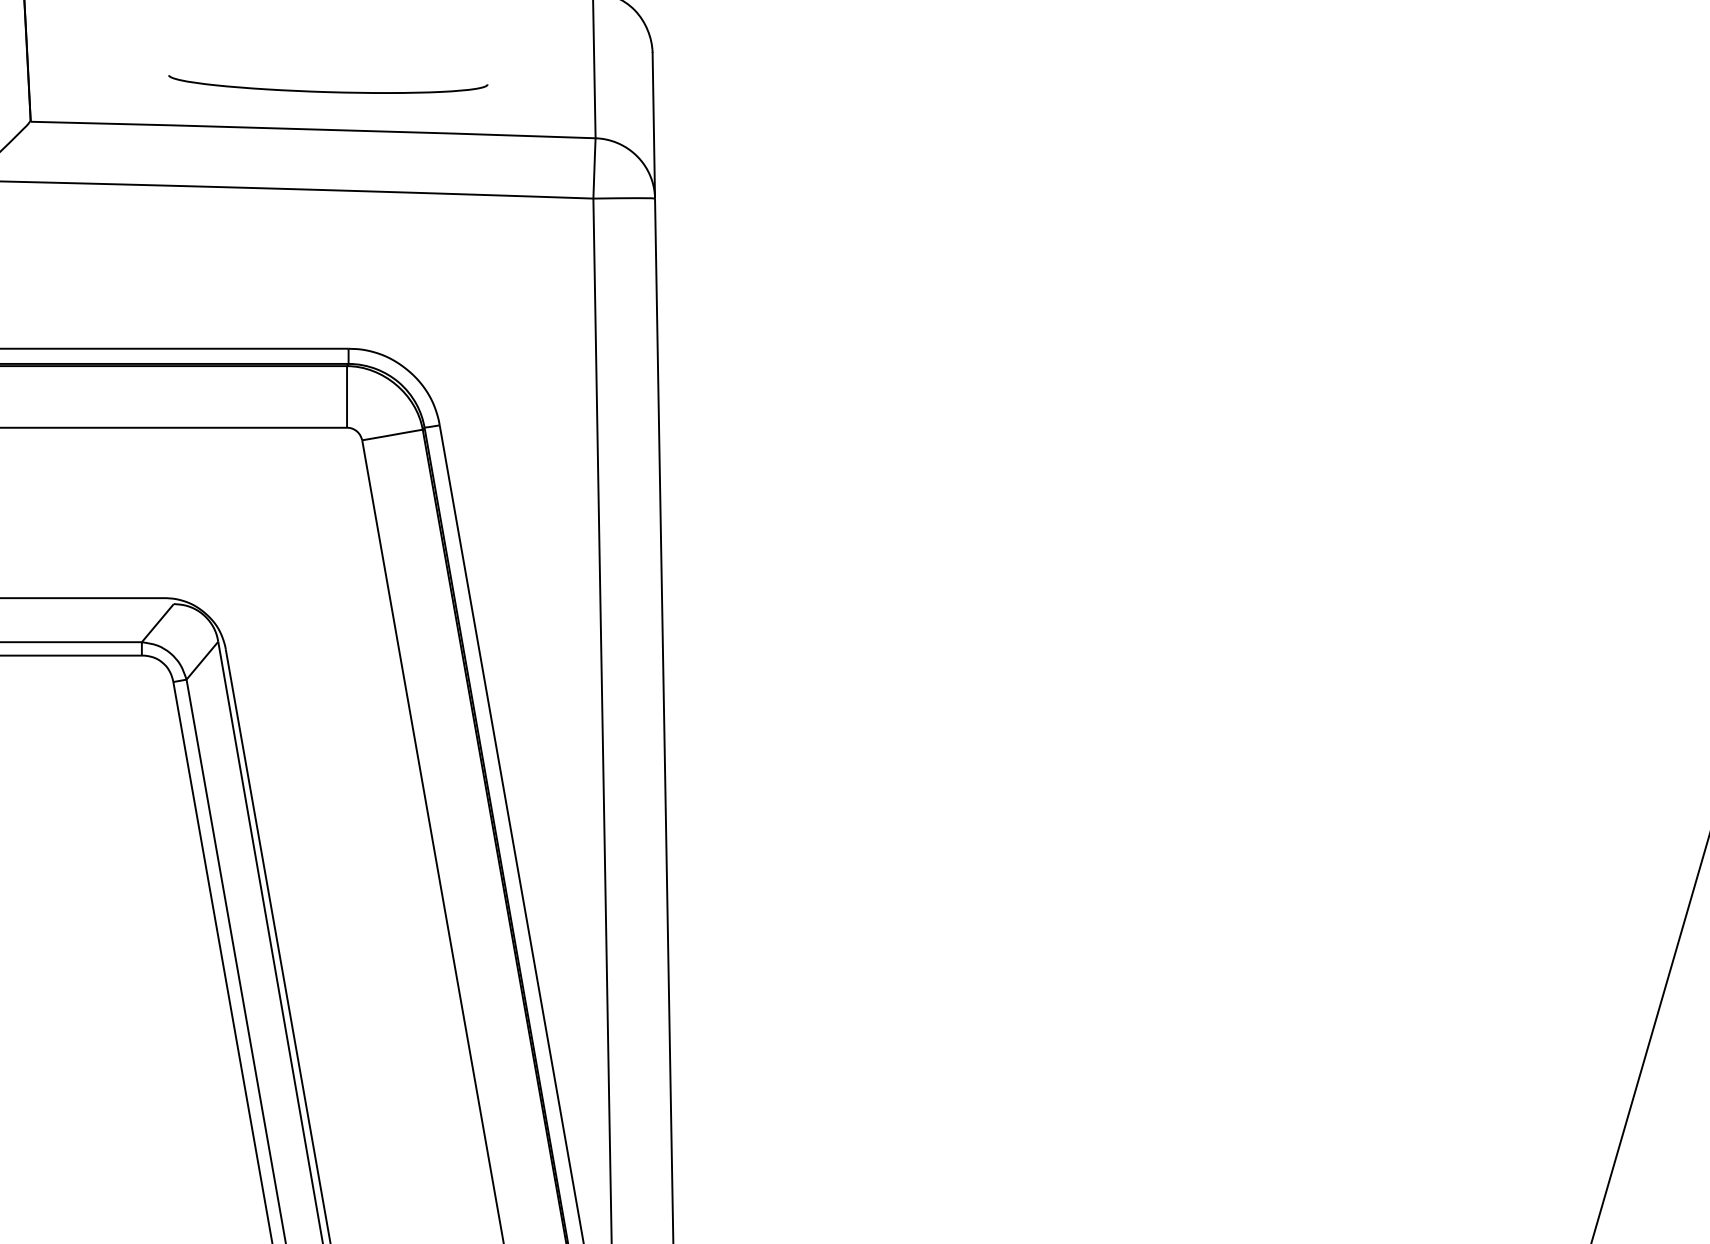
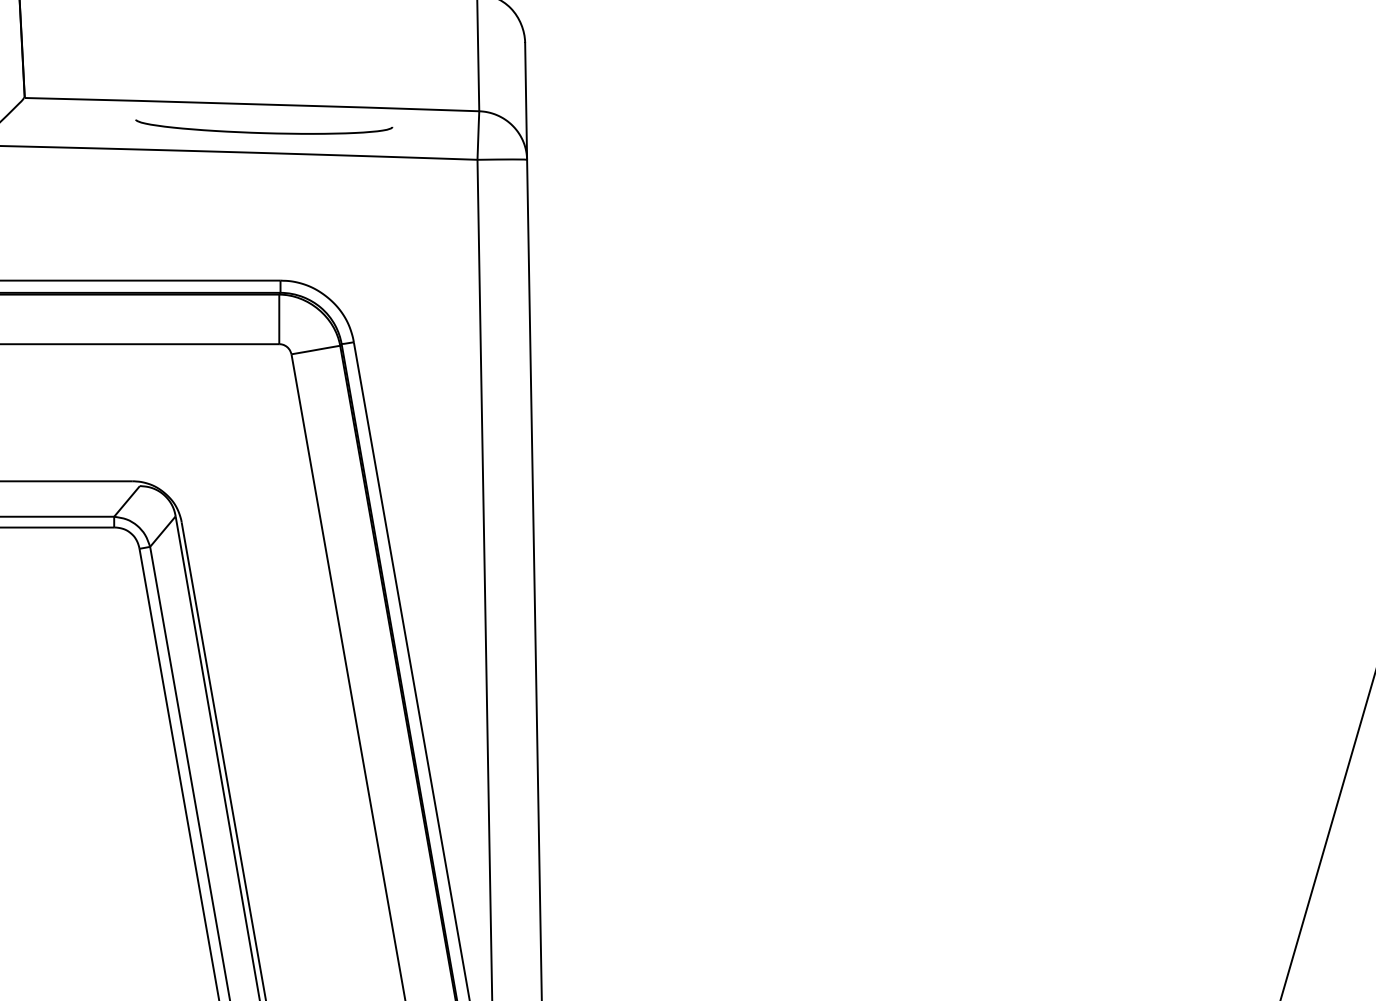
curve: (328, 91) -> (264, 132), moved

